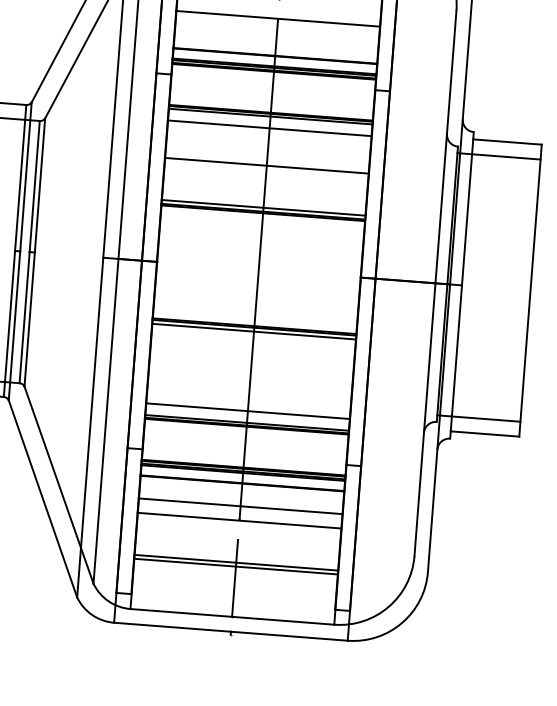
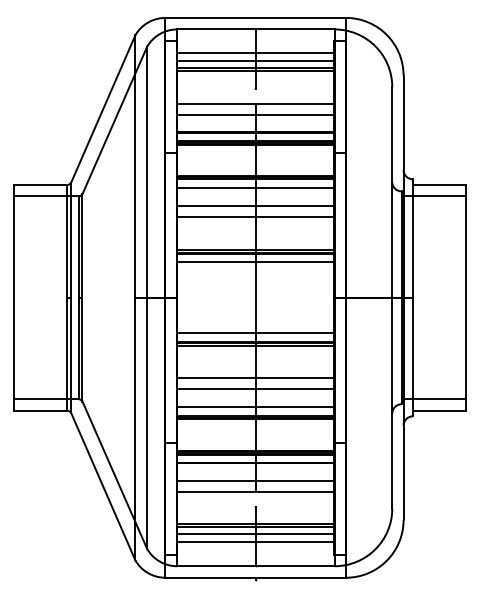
line: (276, 32) -> (255, 114), added
line: (267, 151) -> (255, 206), added
line: (262, 224) -> (255, 262), added
line: (255, 315) -> (255, 333), added
line: (250, 374) -> (255, 378), added
line: (249, 388) -> (255, 389), added
line: (235, 575) -> (255, 534), added
line: (234, 586) -> (255, 542), added

